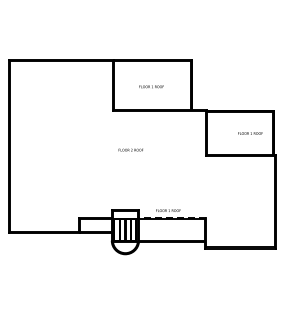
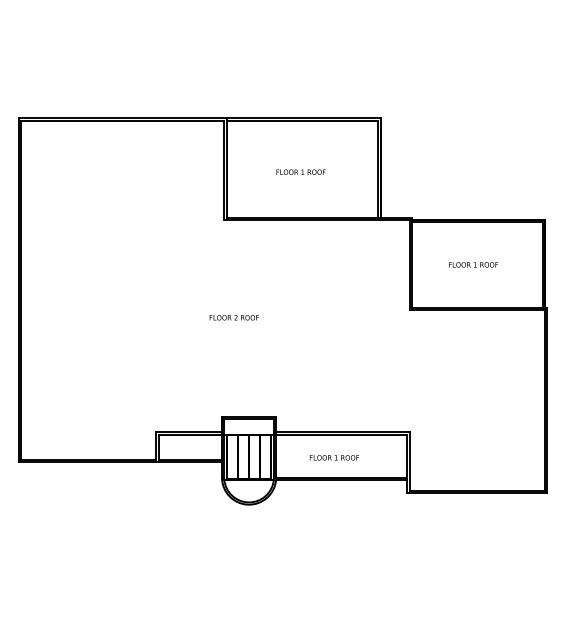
text: (250, 133) -> (473, 264), moved
text: (130, 149) -> (233, 316), moved
text: (168, 210) -> (334, 457), moved
line: (172, 217) -> (342, 431), dashed -> solid

